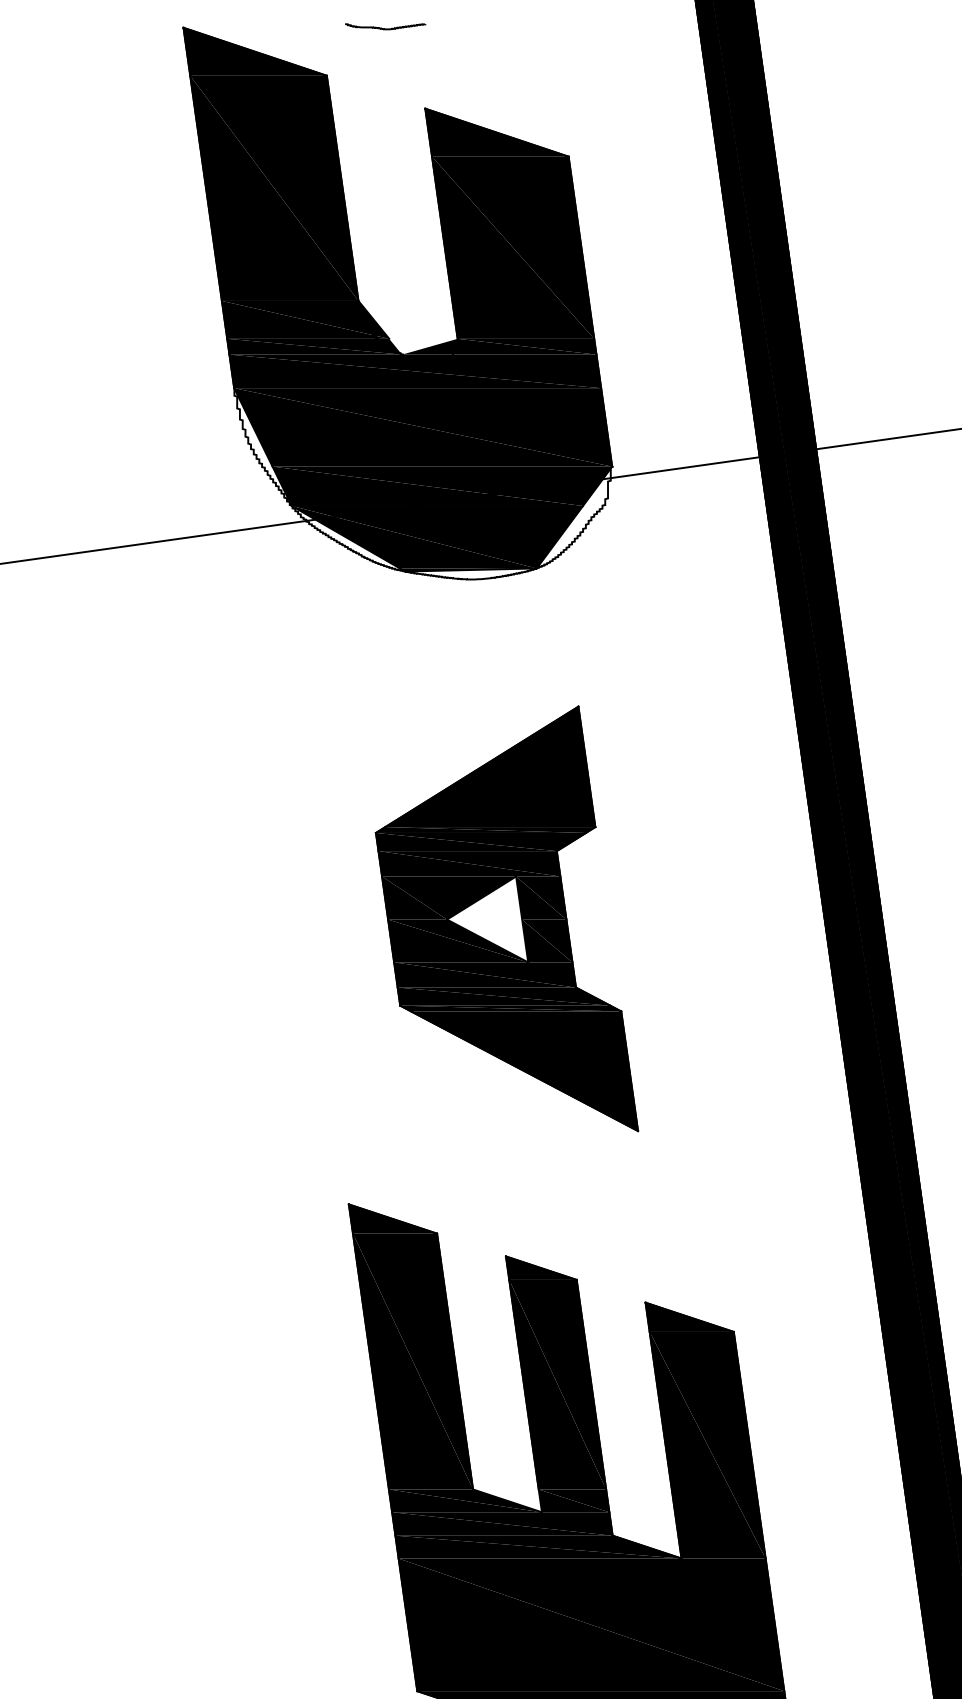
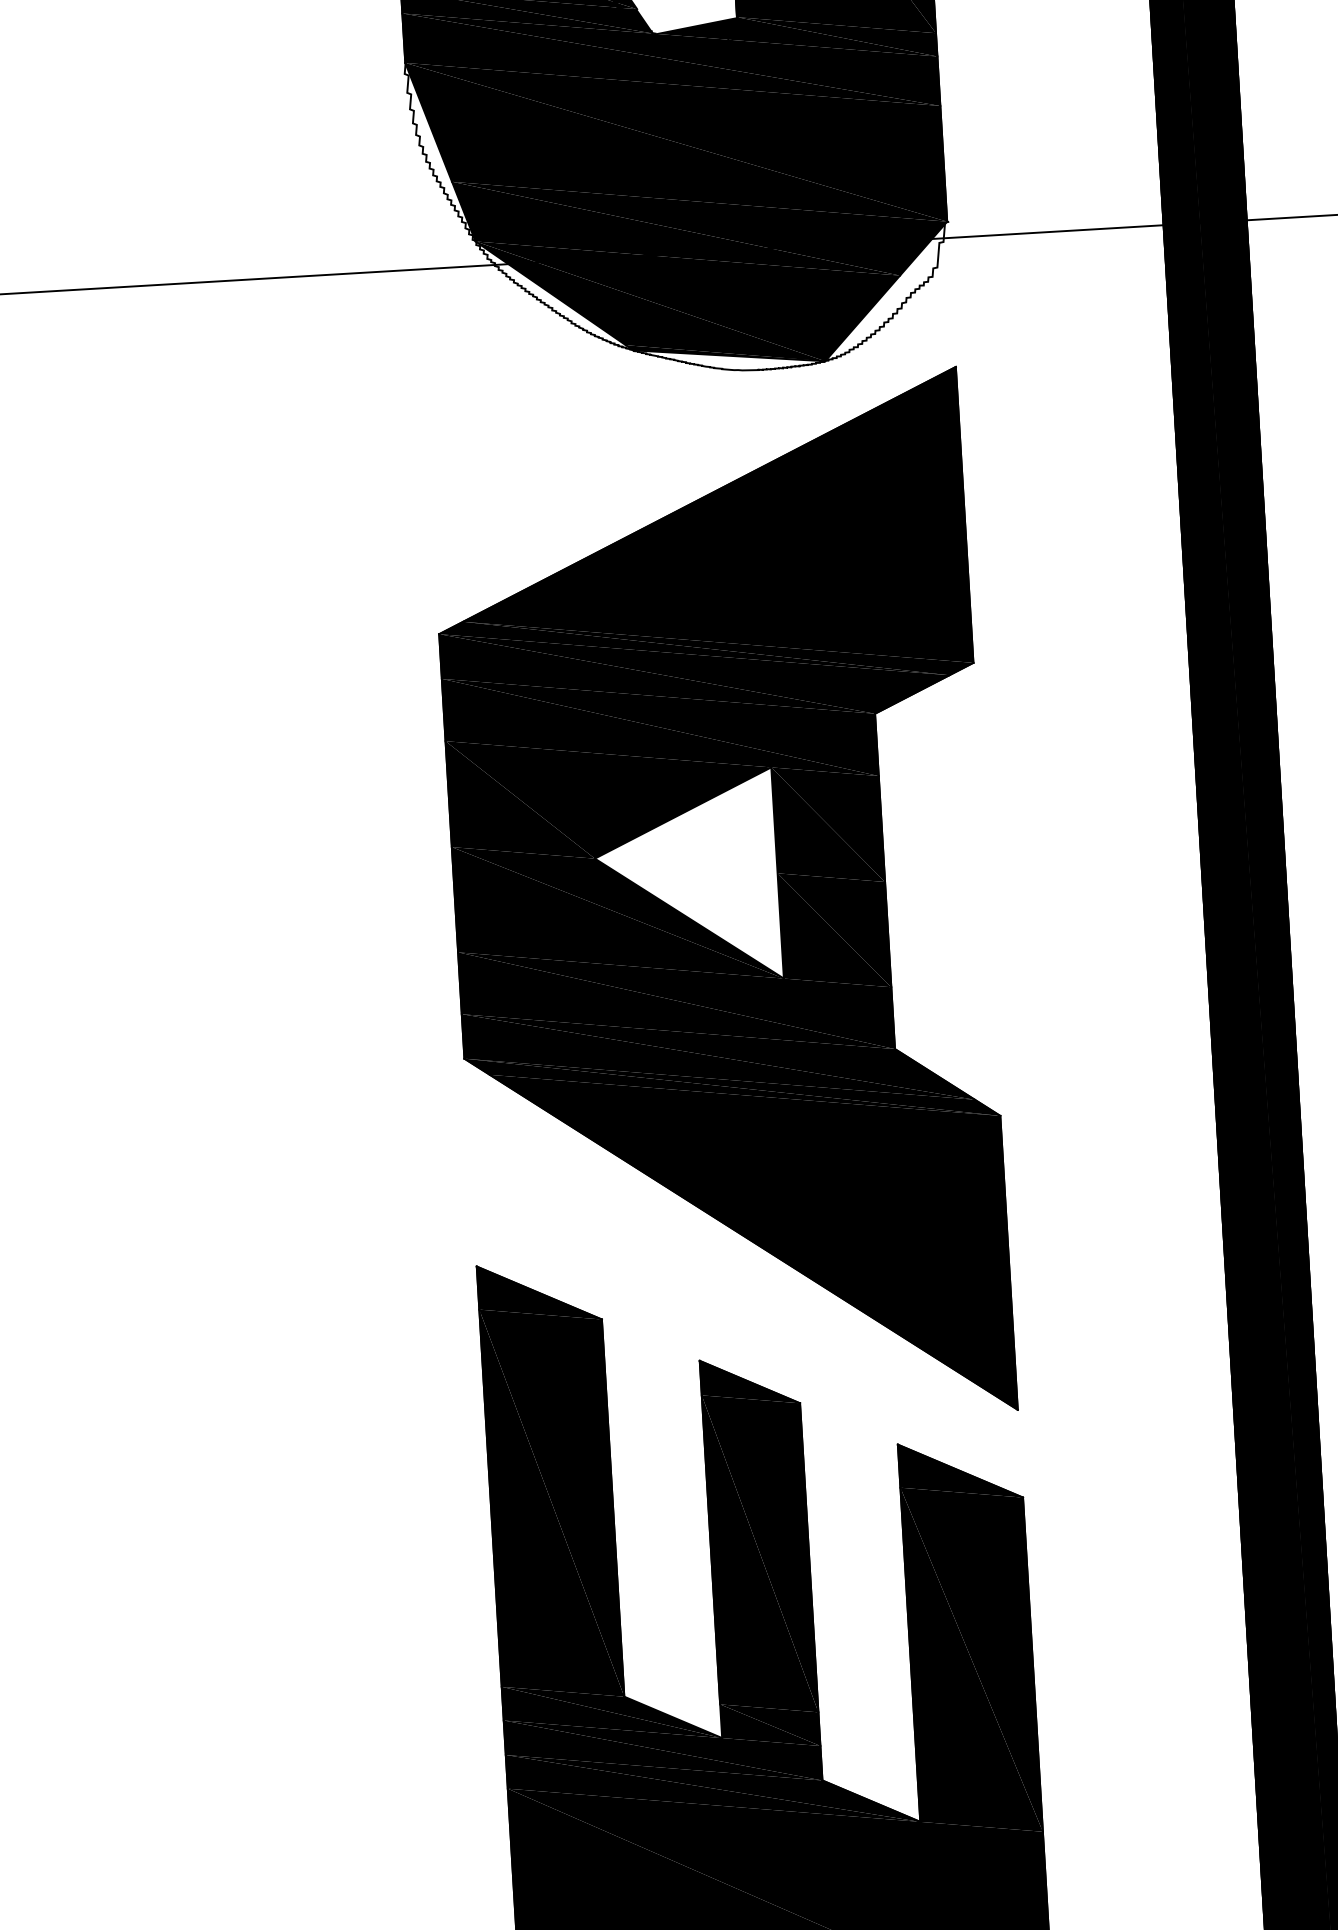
part: (506, 918) -> (740, 868), size x1.67

